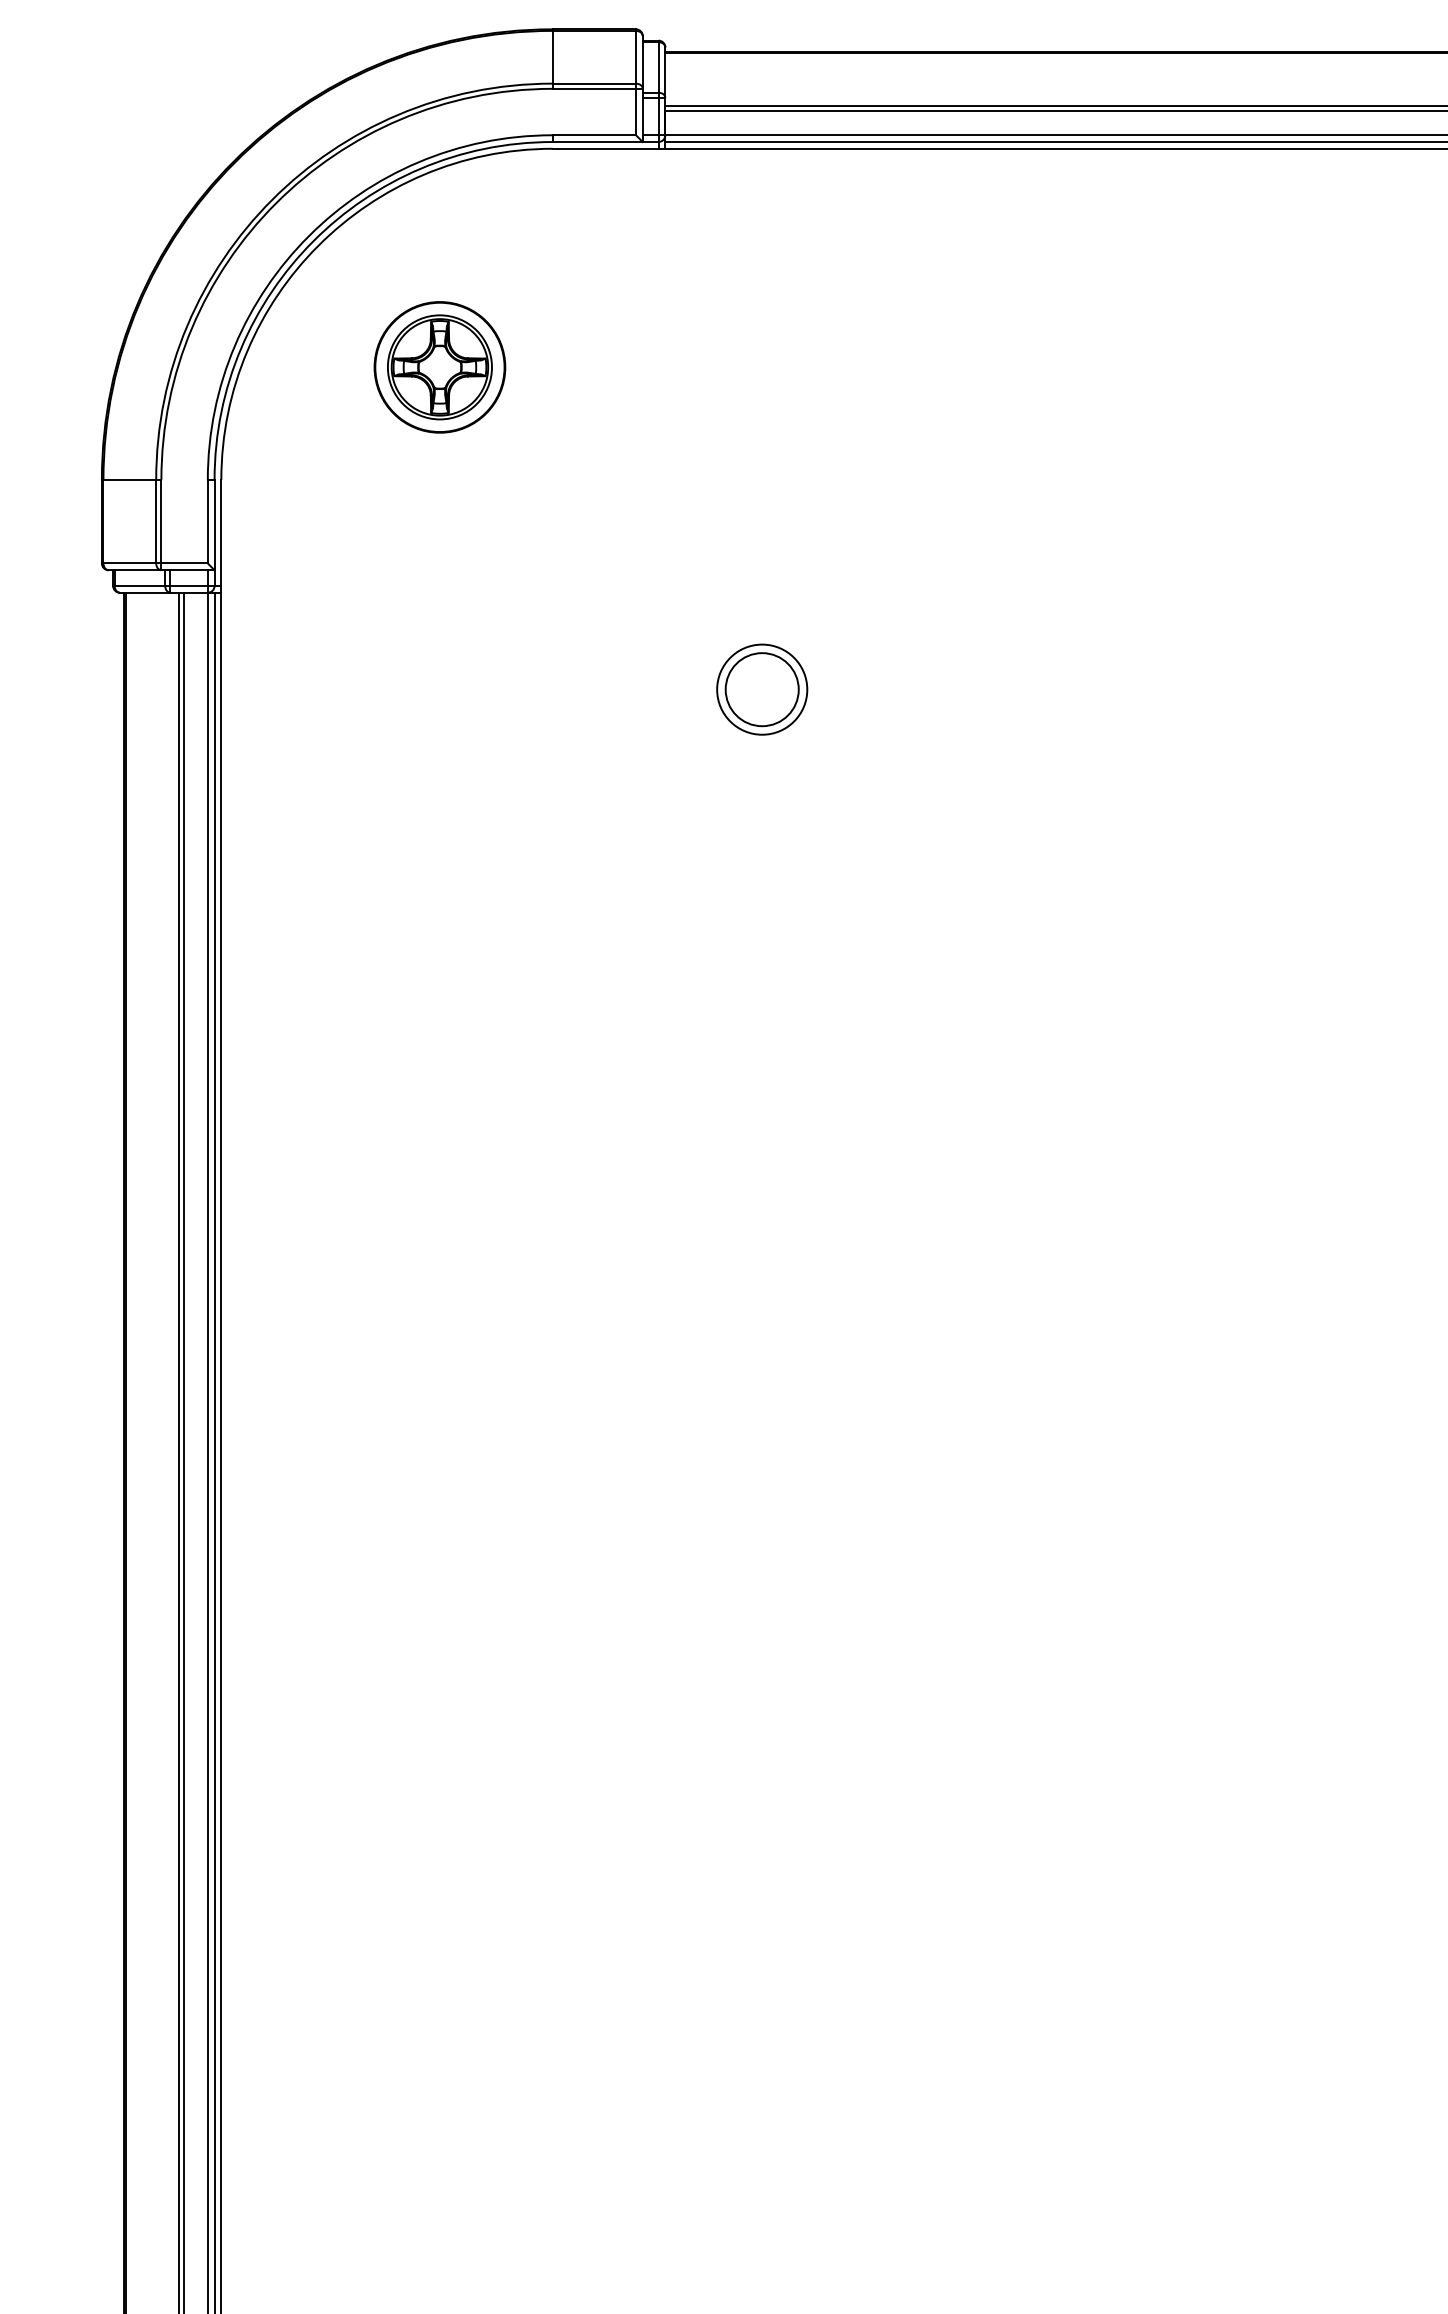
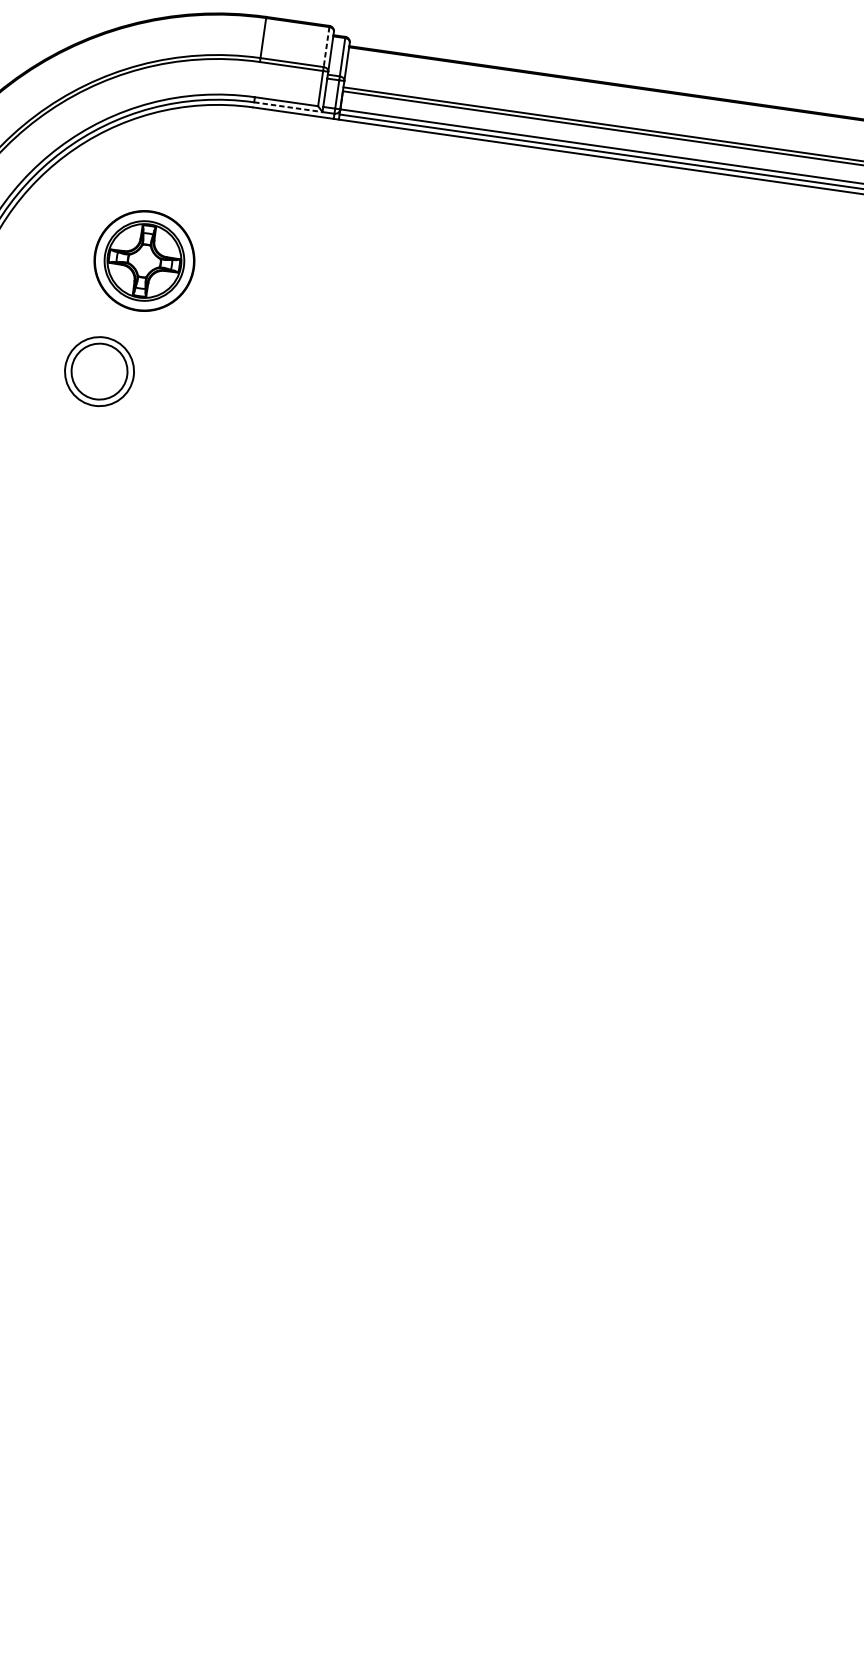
line: (636, 57) -> (326, 47), solid -> dashed
line: (598, 142) -> (288, 107), solid -> dashed
part: (762, 689) -> (99, 371), moved

